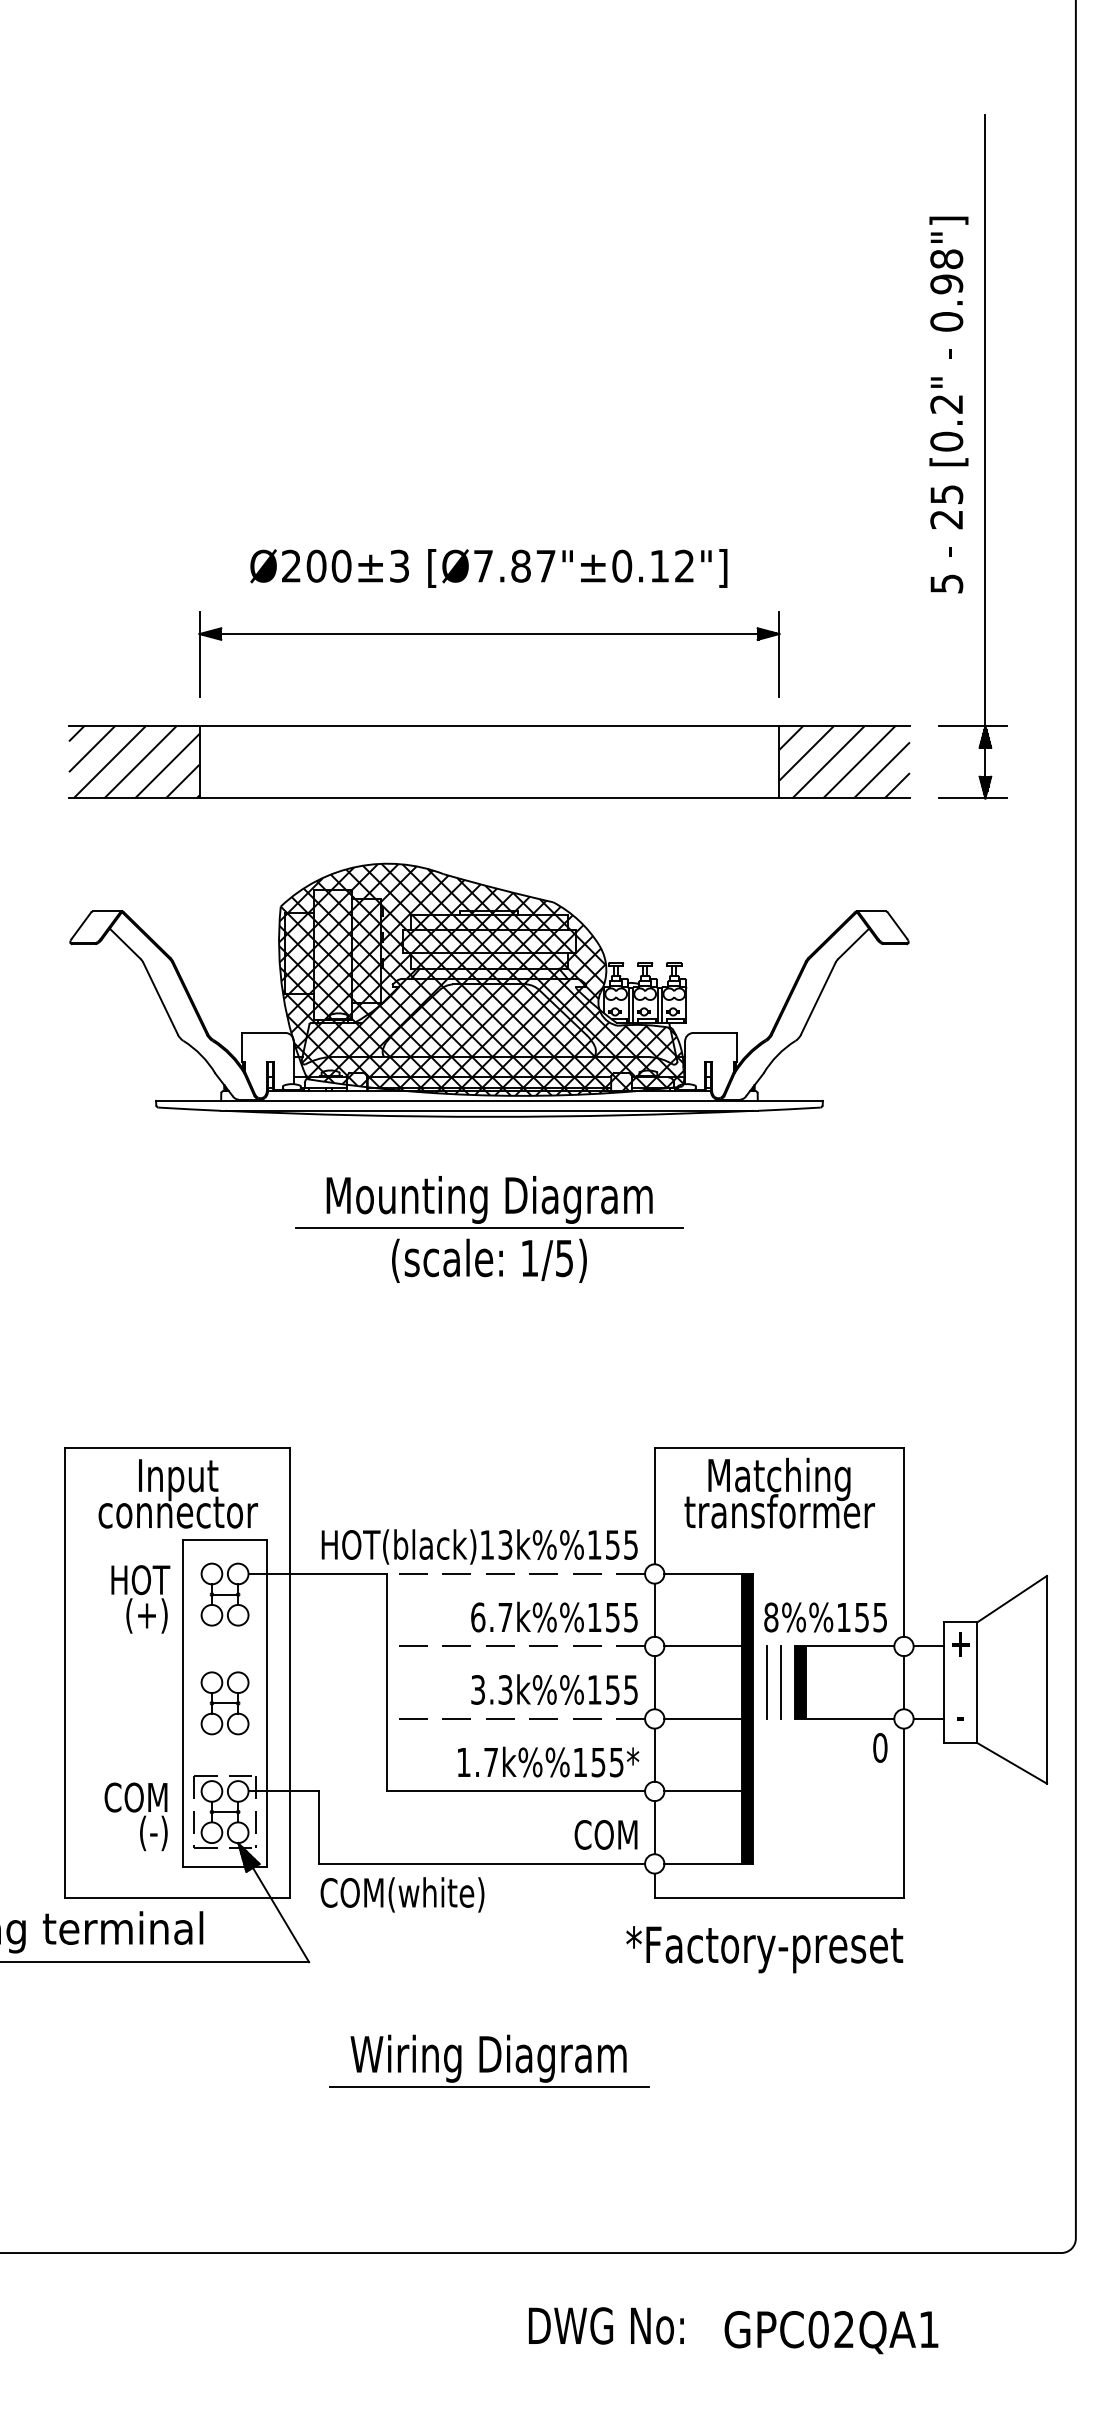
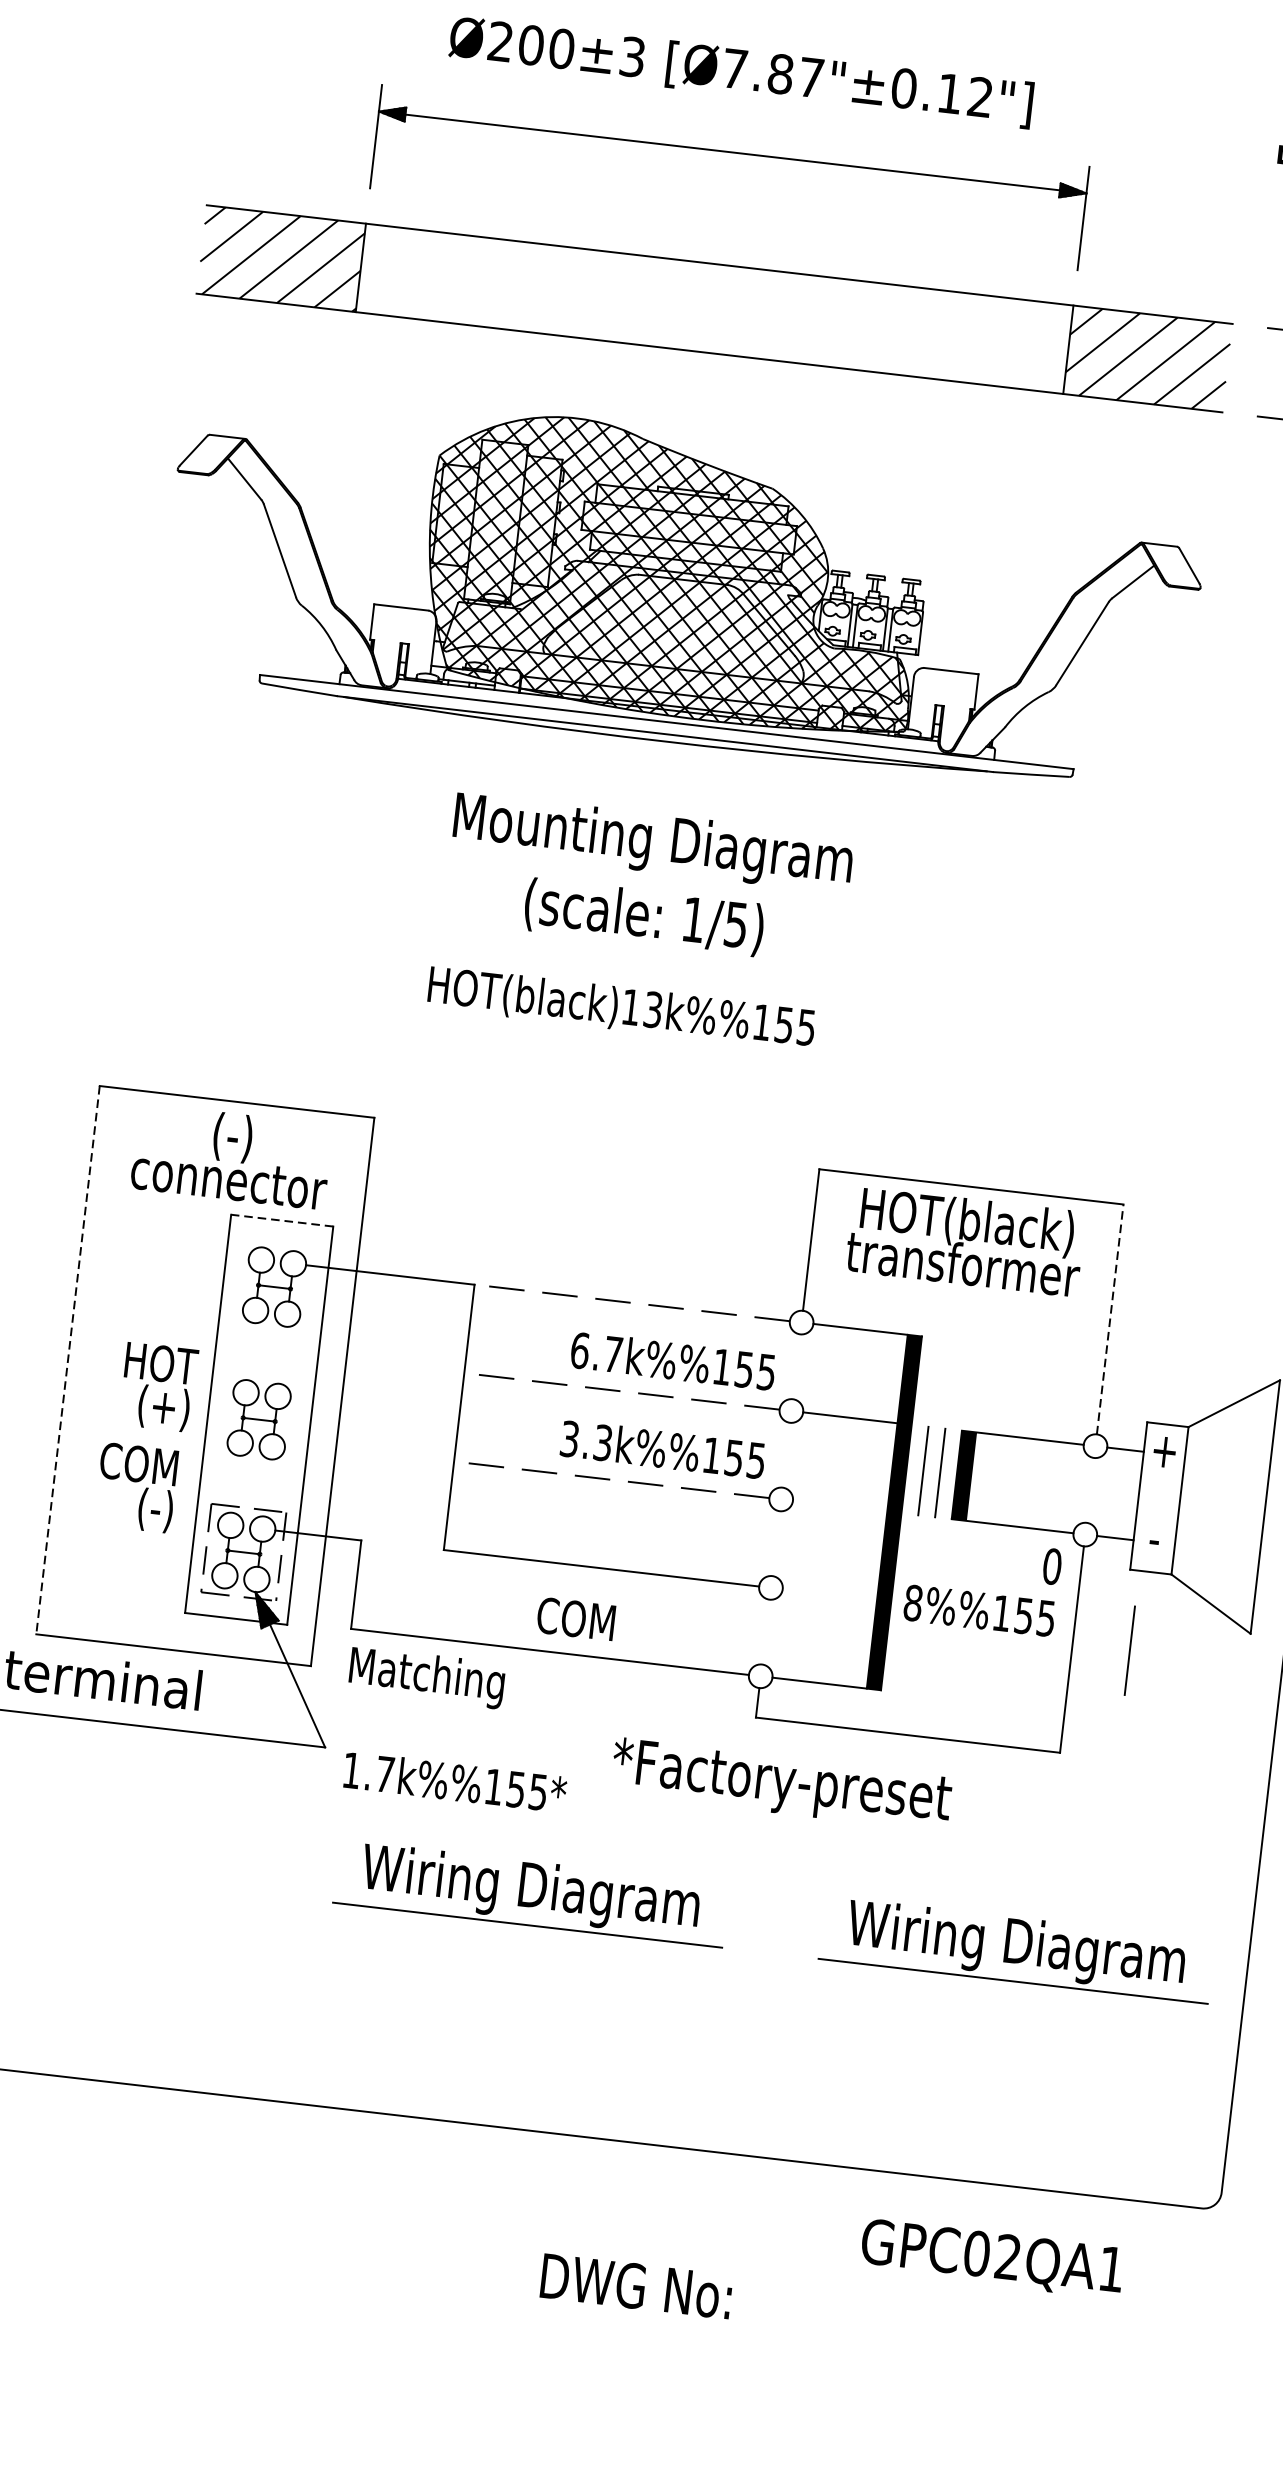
line: (489, 1228) -> (648, 877), removed
text: (178, 1479) -> (233, 1140), Input -> (-)
text: (779, 1479) -> (967, 1224), Matching -> HOT(black)
line: (225, 1540) -> (282, 1221), solid -> dashed
line: (903, 1542) -> (1109, 1319), solid -> dashed
text: (479, 1546) -> (621, 1008), moved
text: (140, 1599) -> (158, 1387), moved
line: (654, 1609) -> (796, 1365), removed
text: (825, 1617) -> (979, 1610), moved
line: (64, 1673) -> (67, 1360), solid -> dashed
line: (654, 1682) -> (786, 1454), removed
line: (903, 1682) -> (1089, 1490), removed
line: (702, 1718) -> (839, 1505), removed
line: (654, 1754) -> (775, 1542), removed
text: (548, 1761) -> (455, 1781), moved
line: (702, 1791) -> (829, 1594), removed
line: (950, 1808) -> (1129, 1650), added
text: (135, 1816) -> (135, 1487), moved
line: (654, 1827) -> (765, 1631), removed
text: (605, 1834) -> (575, 1618), moved
text: (402, 1896) -> (448, 1680), COM(white) -> Matching
text: (764, 1949) -> (781, 1784), moved
part: (887, 2060) -> (1016, 1949), added
text: (606, 2325) -> (636, 2285), moved
text: (831, 2332) -> (992, 2258), moved

